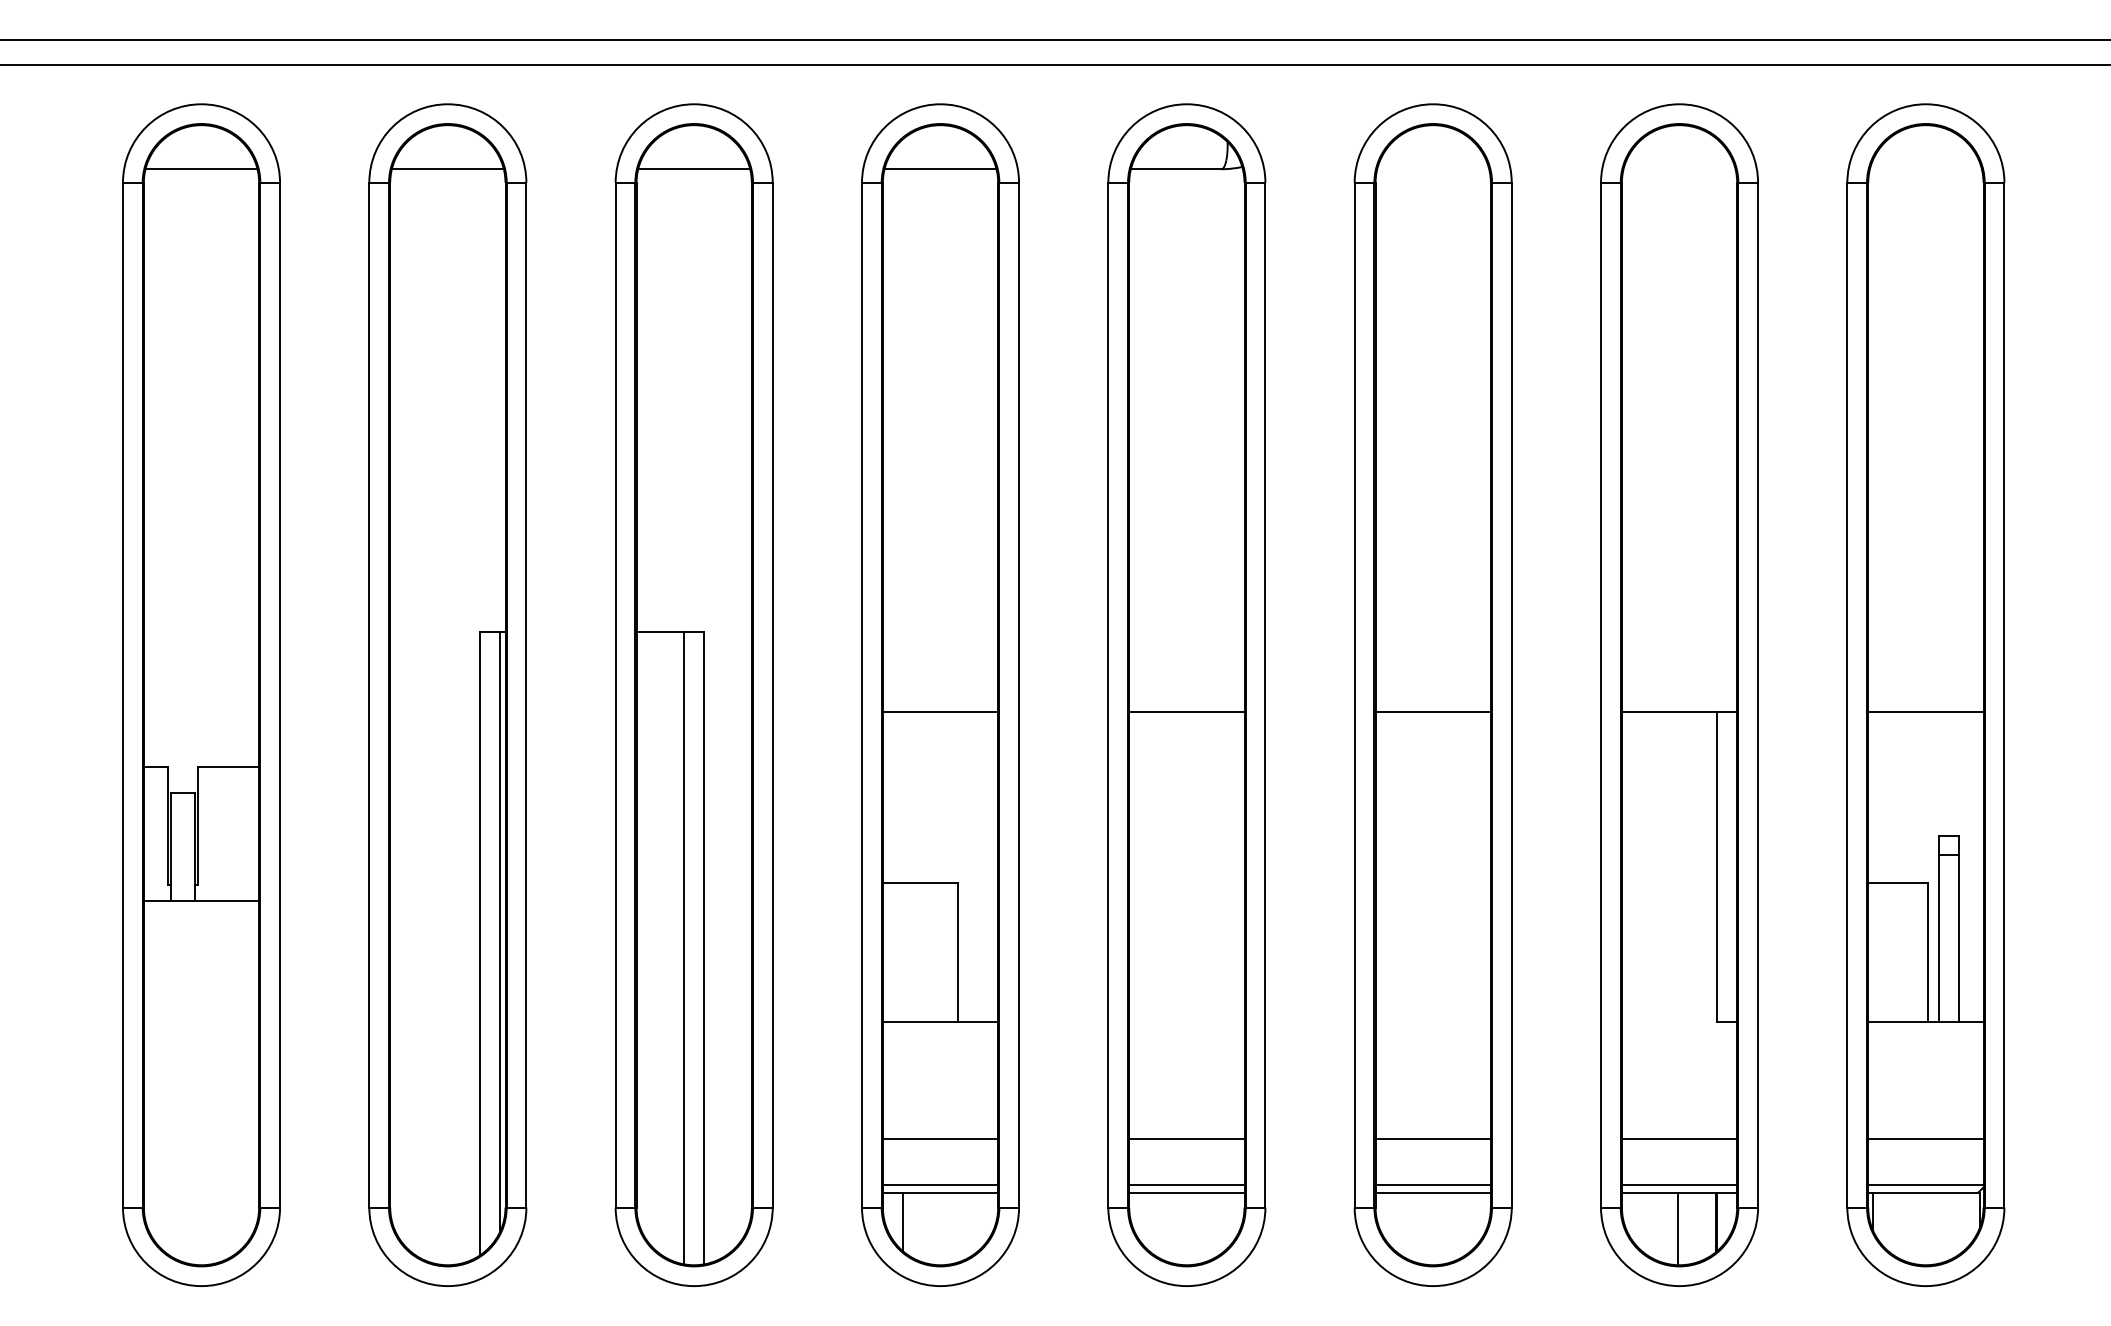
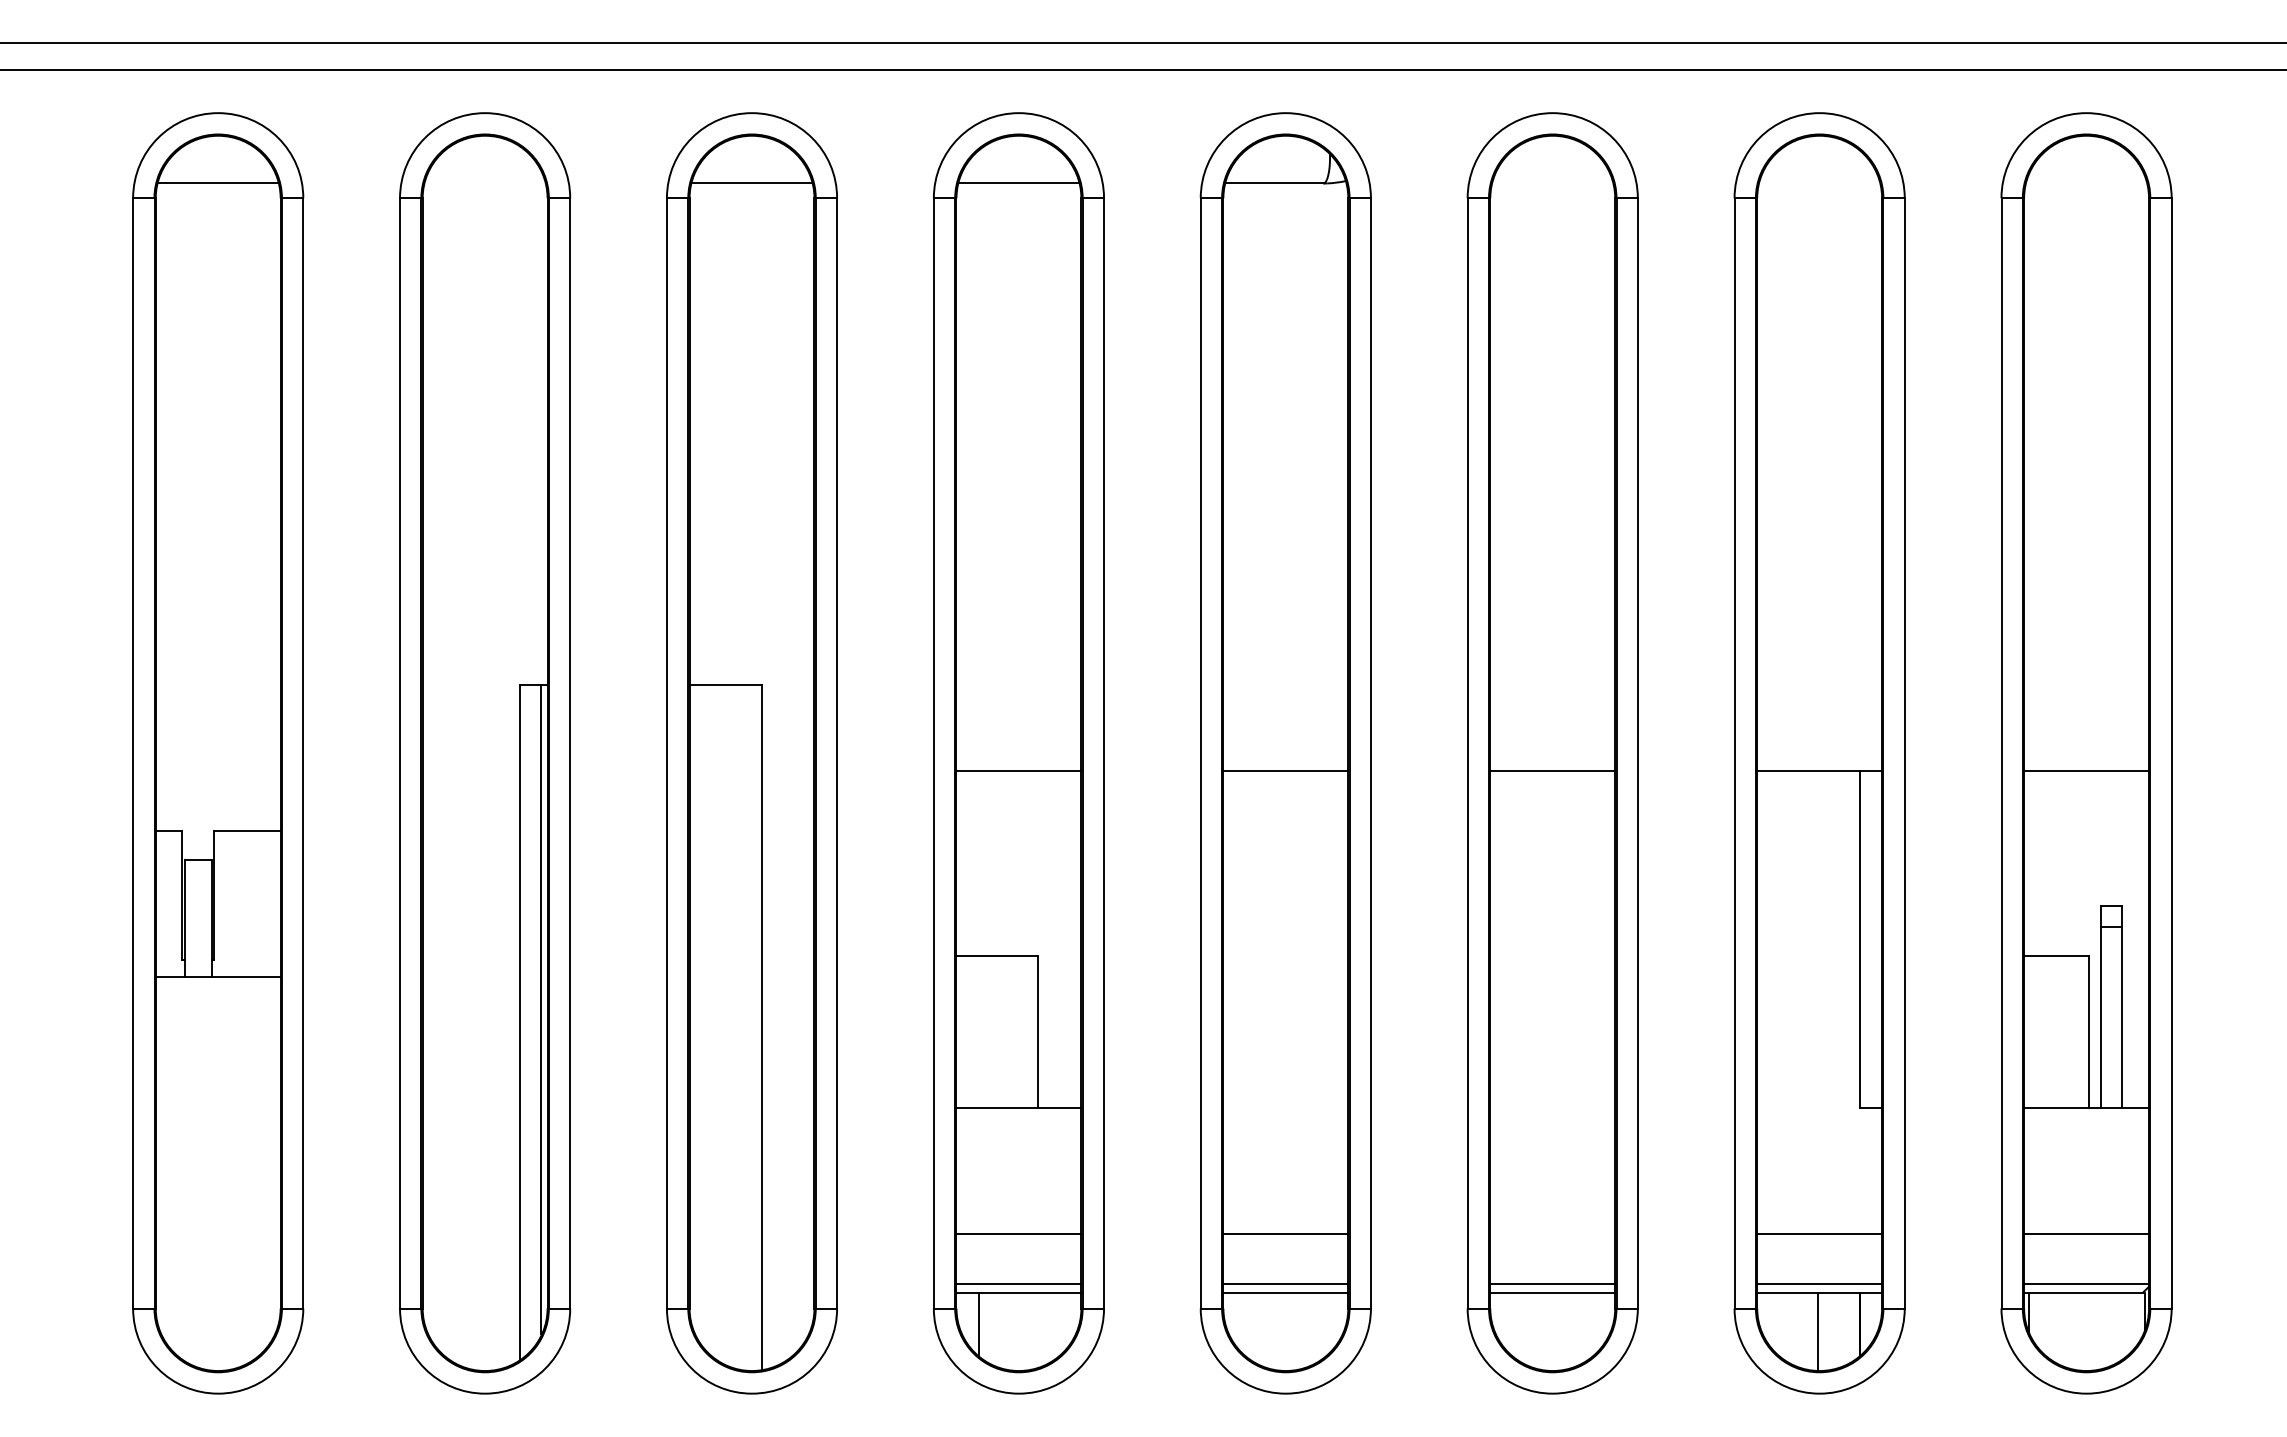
line: (447, 169) -> (484, 183), removed
line: (684, 948) -> (741, 1027), removed
line: (1432, 1138) -> (1551, 1233), removed

